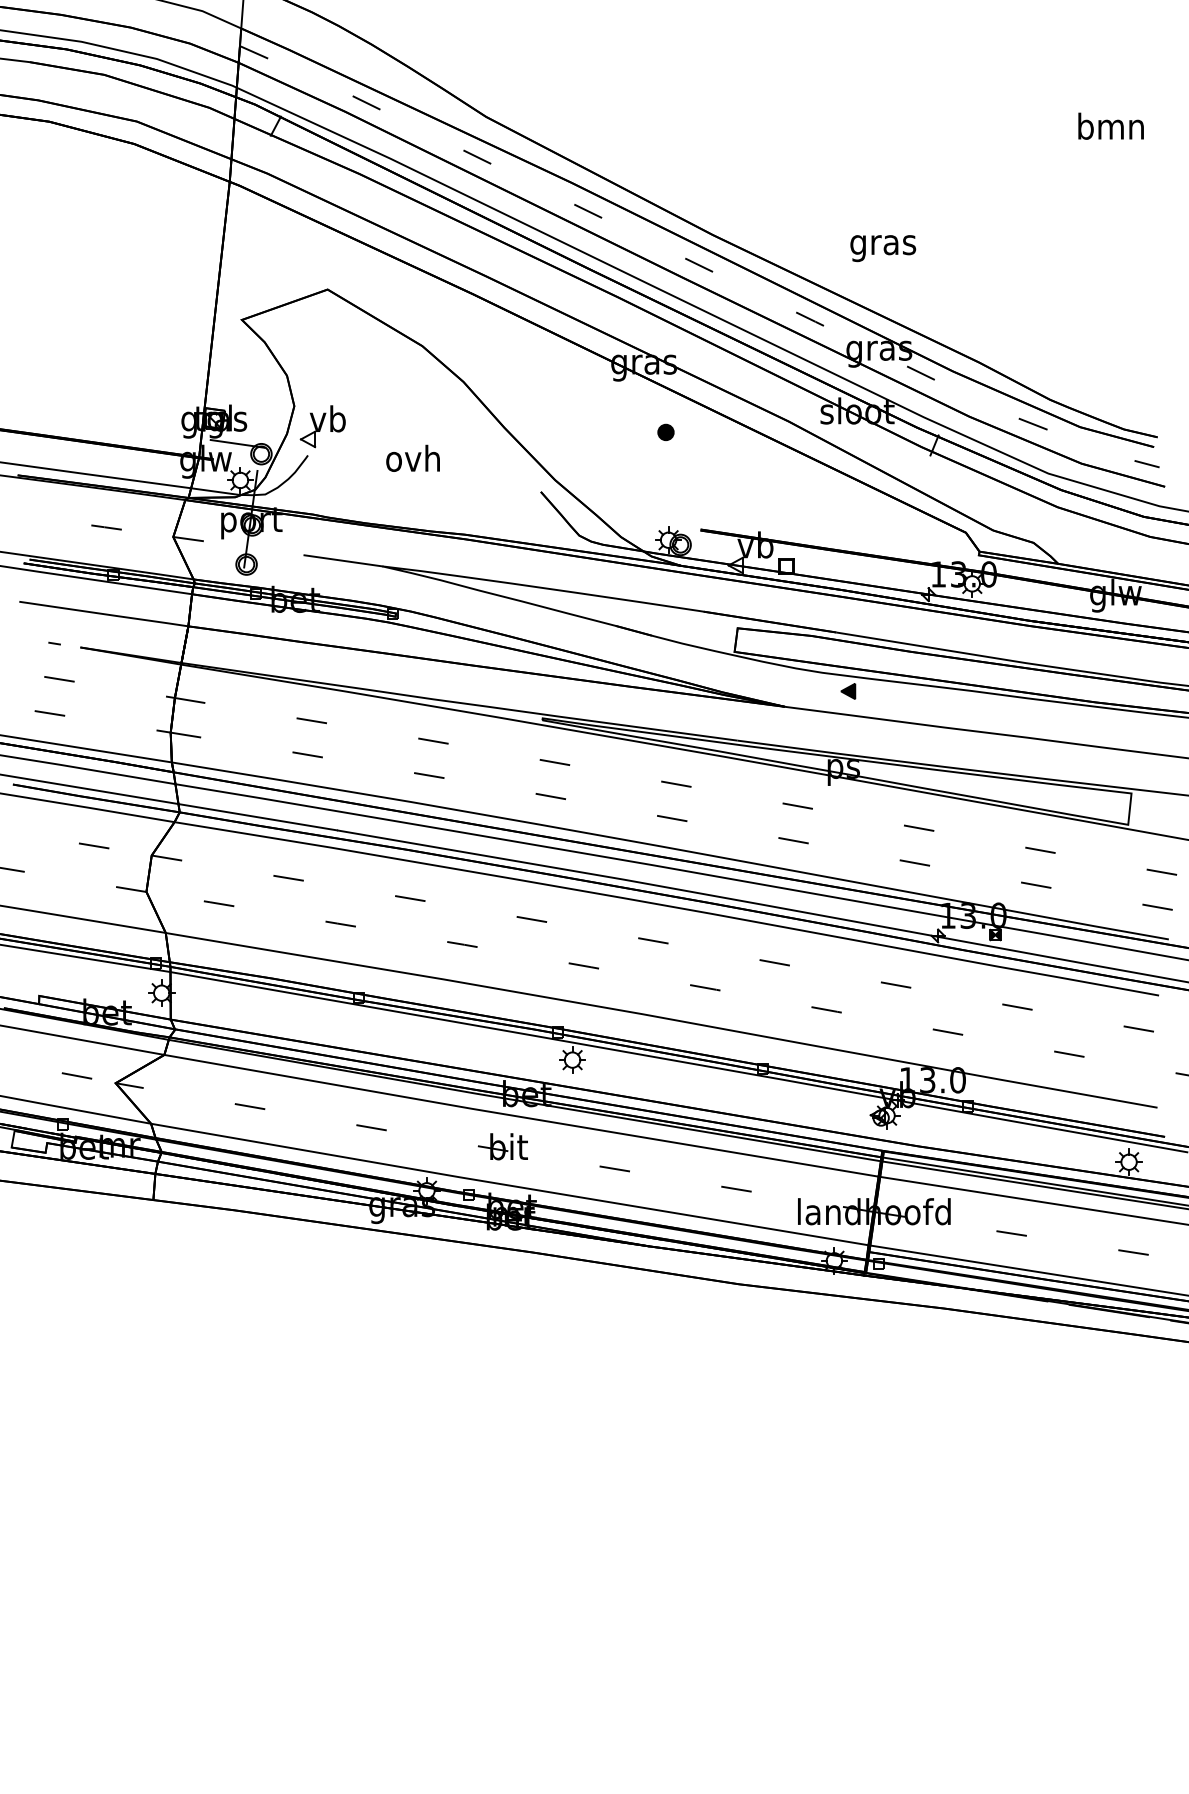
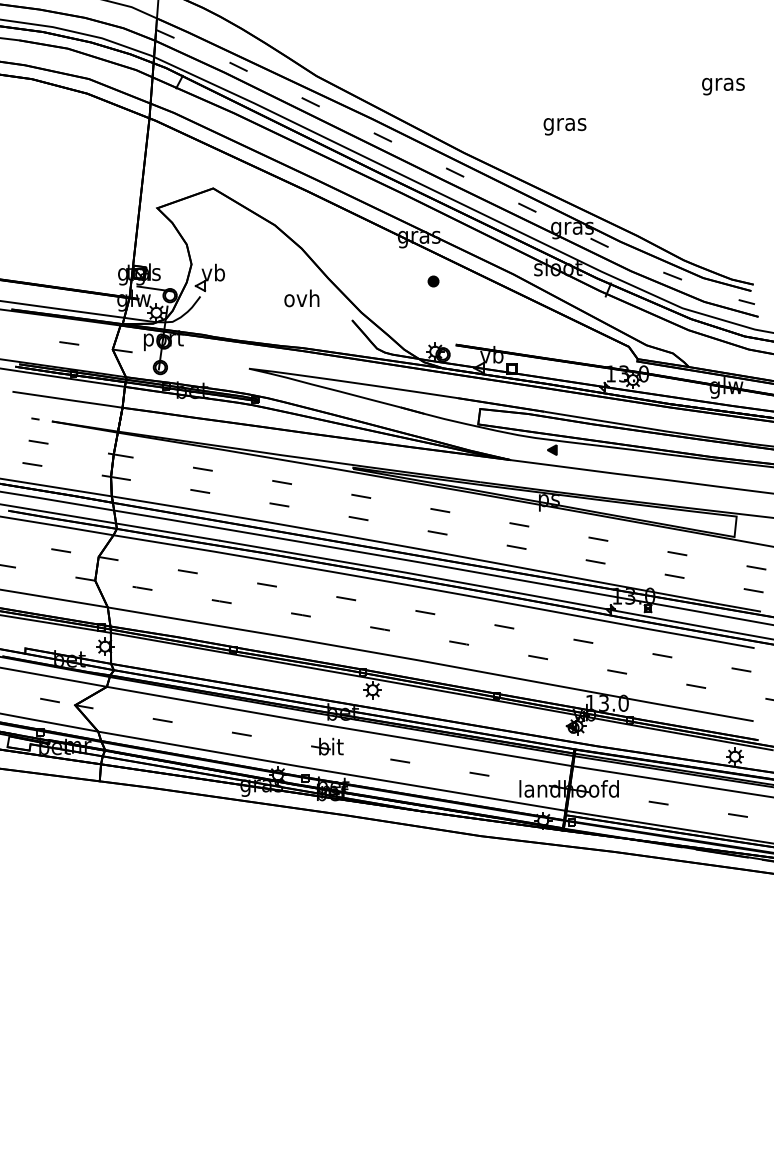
text: (1111, 129) -> (723, 84), bmn -> gras
text: (882, 248) -> (564, 126), moved
text: (412, 458) -> (301, 298), moved
line: (343, 559) -> (223, 364), removed

